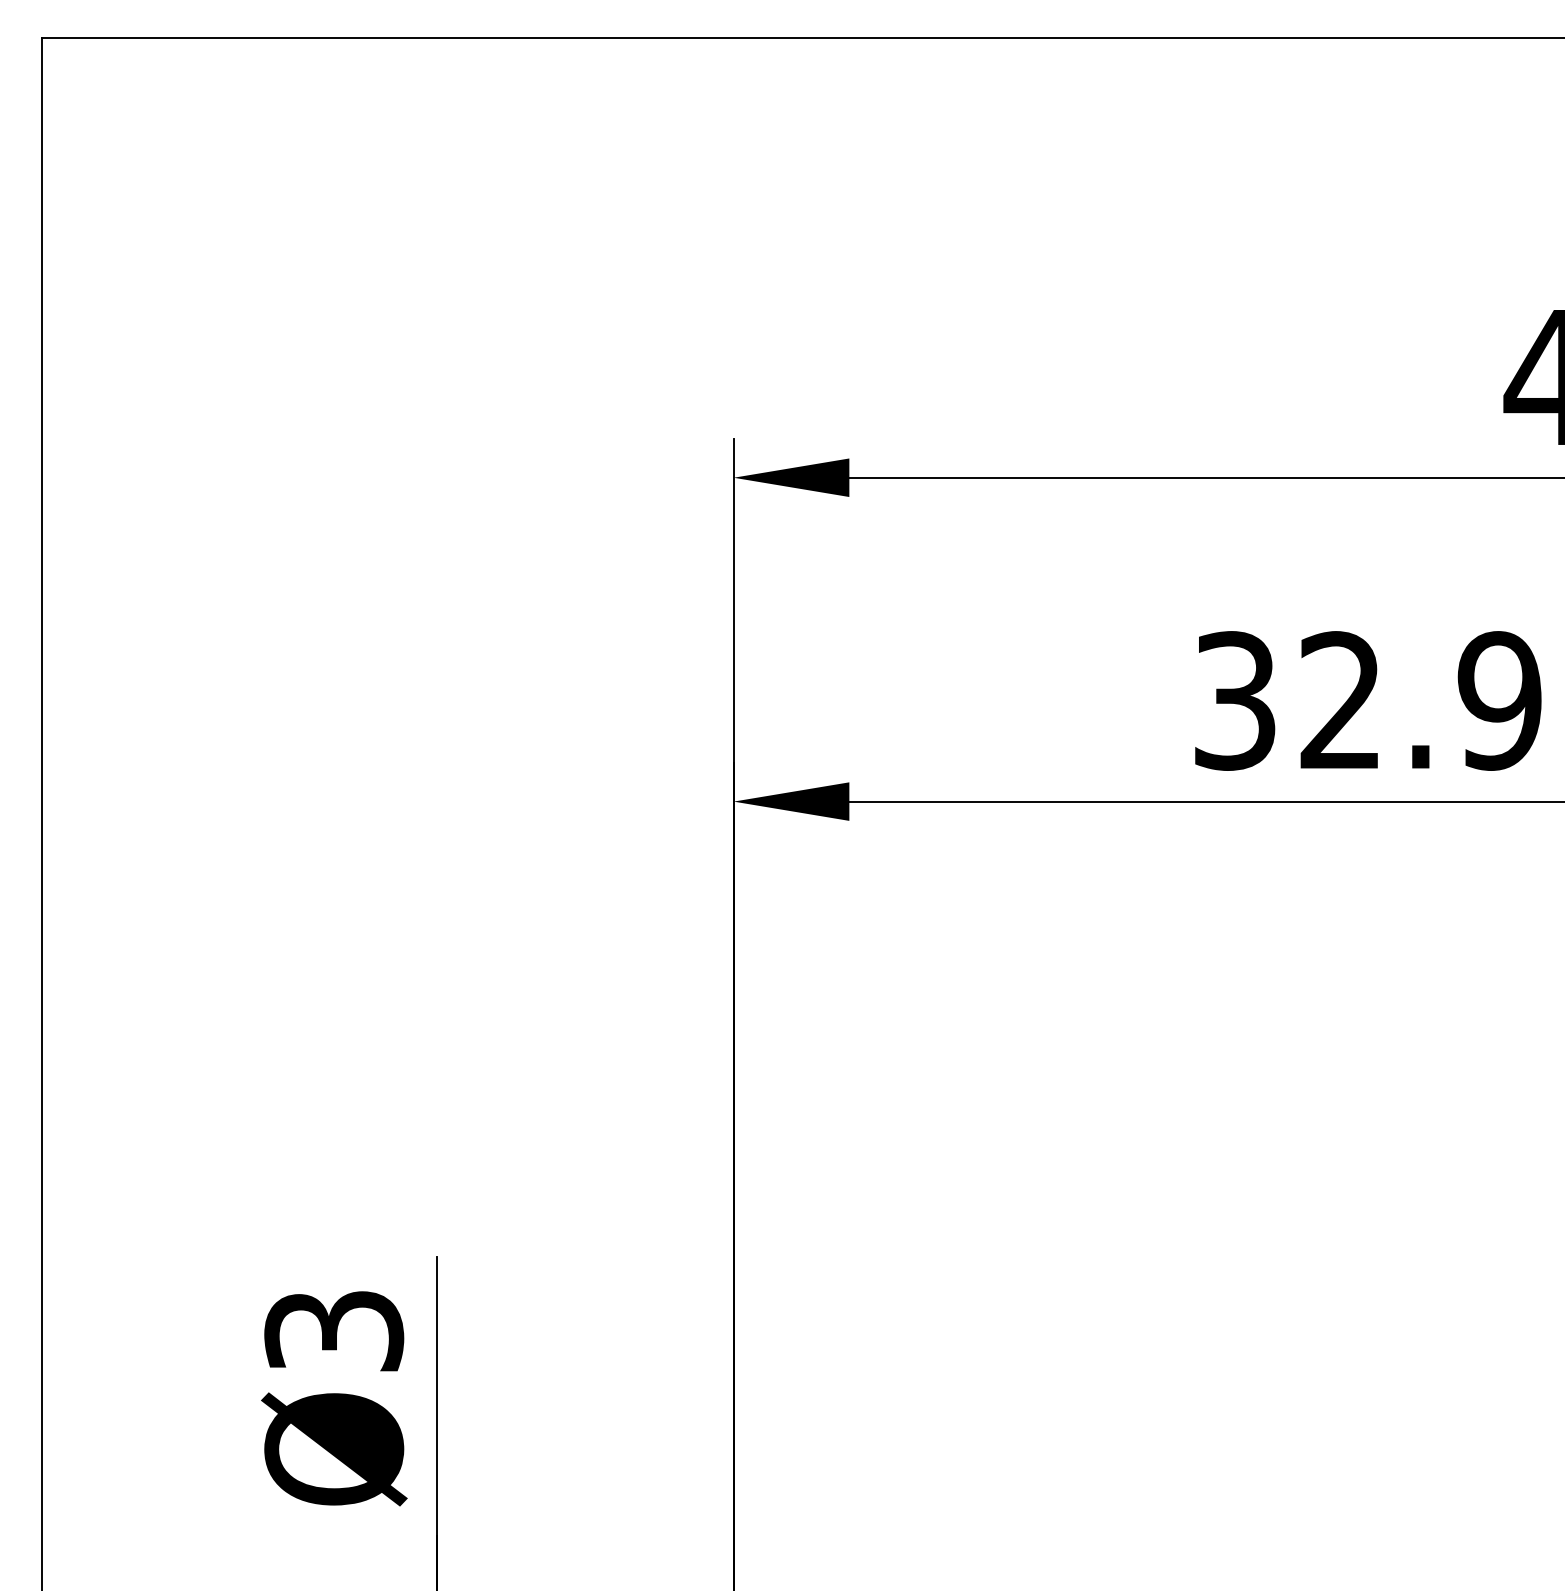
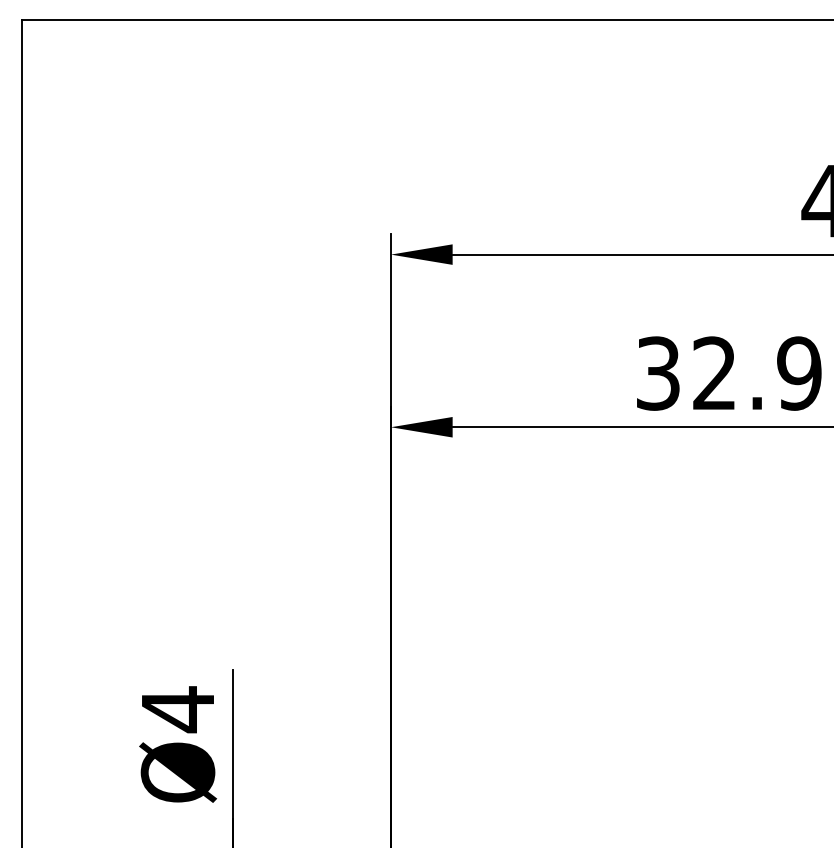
text: (333, 1331) -> (177, 709), Ø3 -> Ø4

